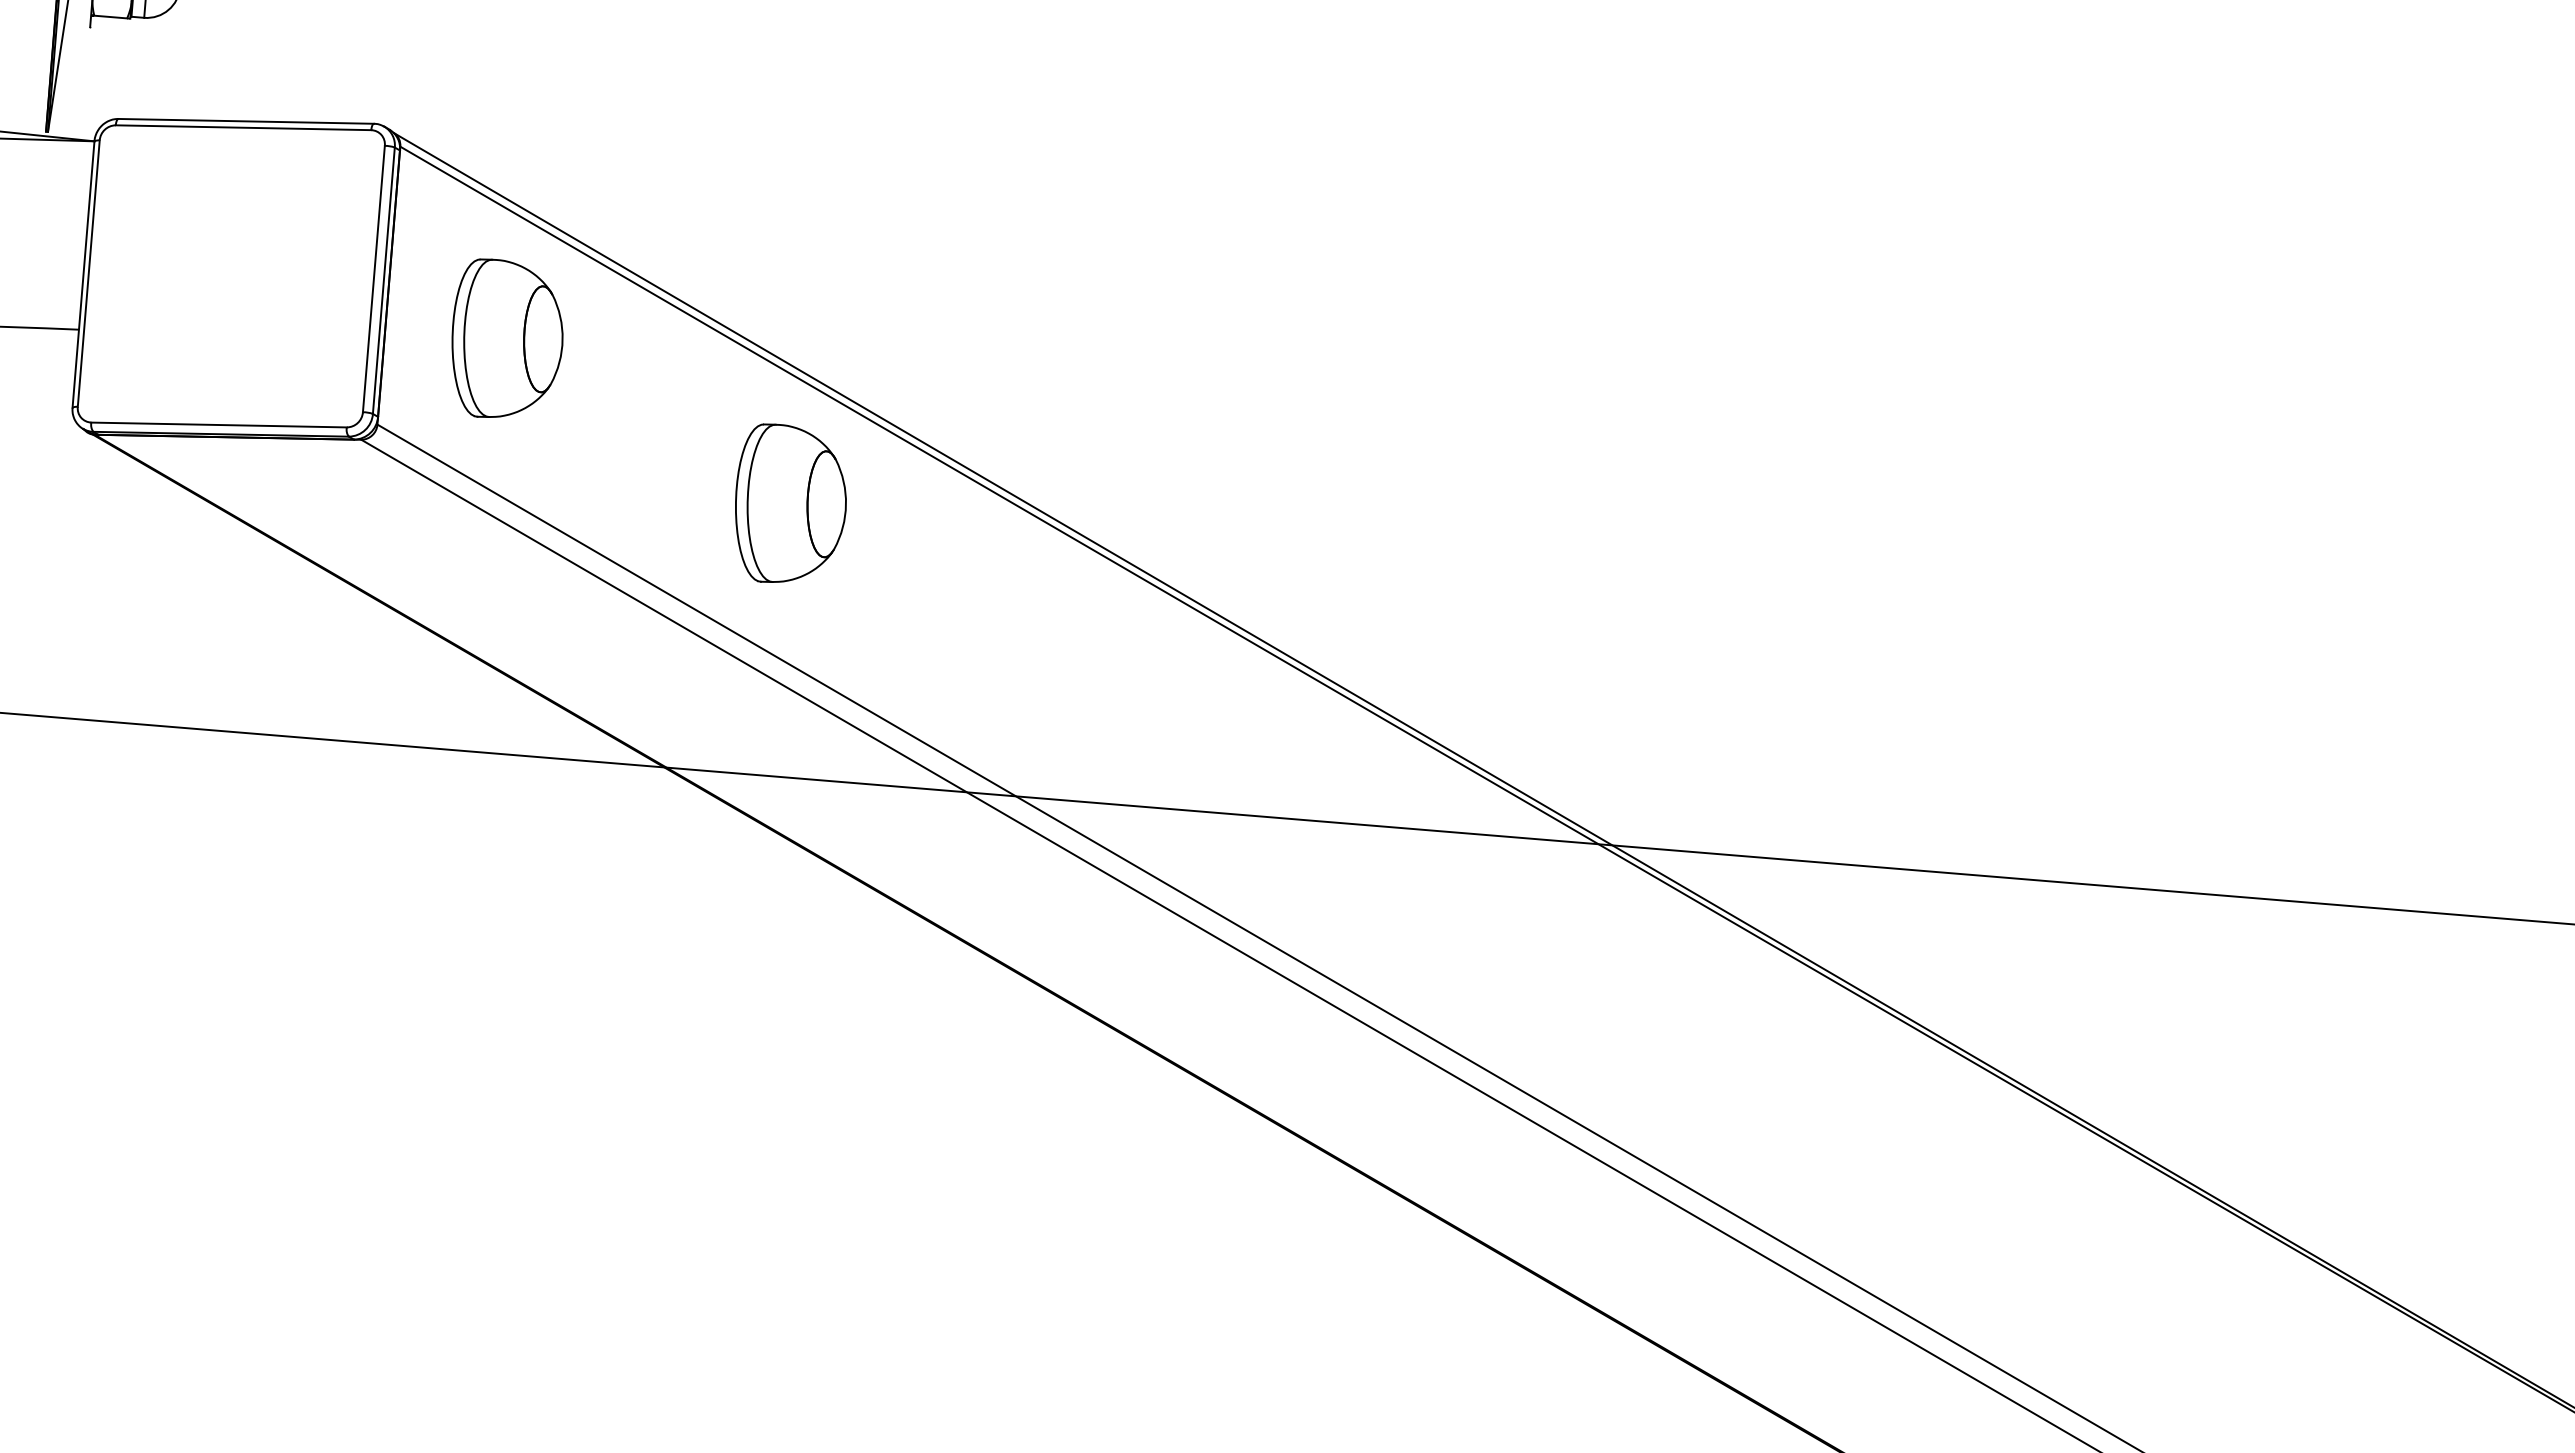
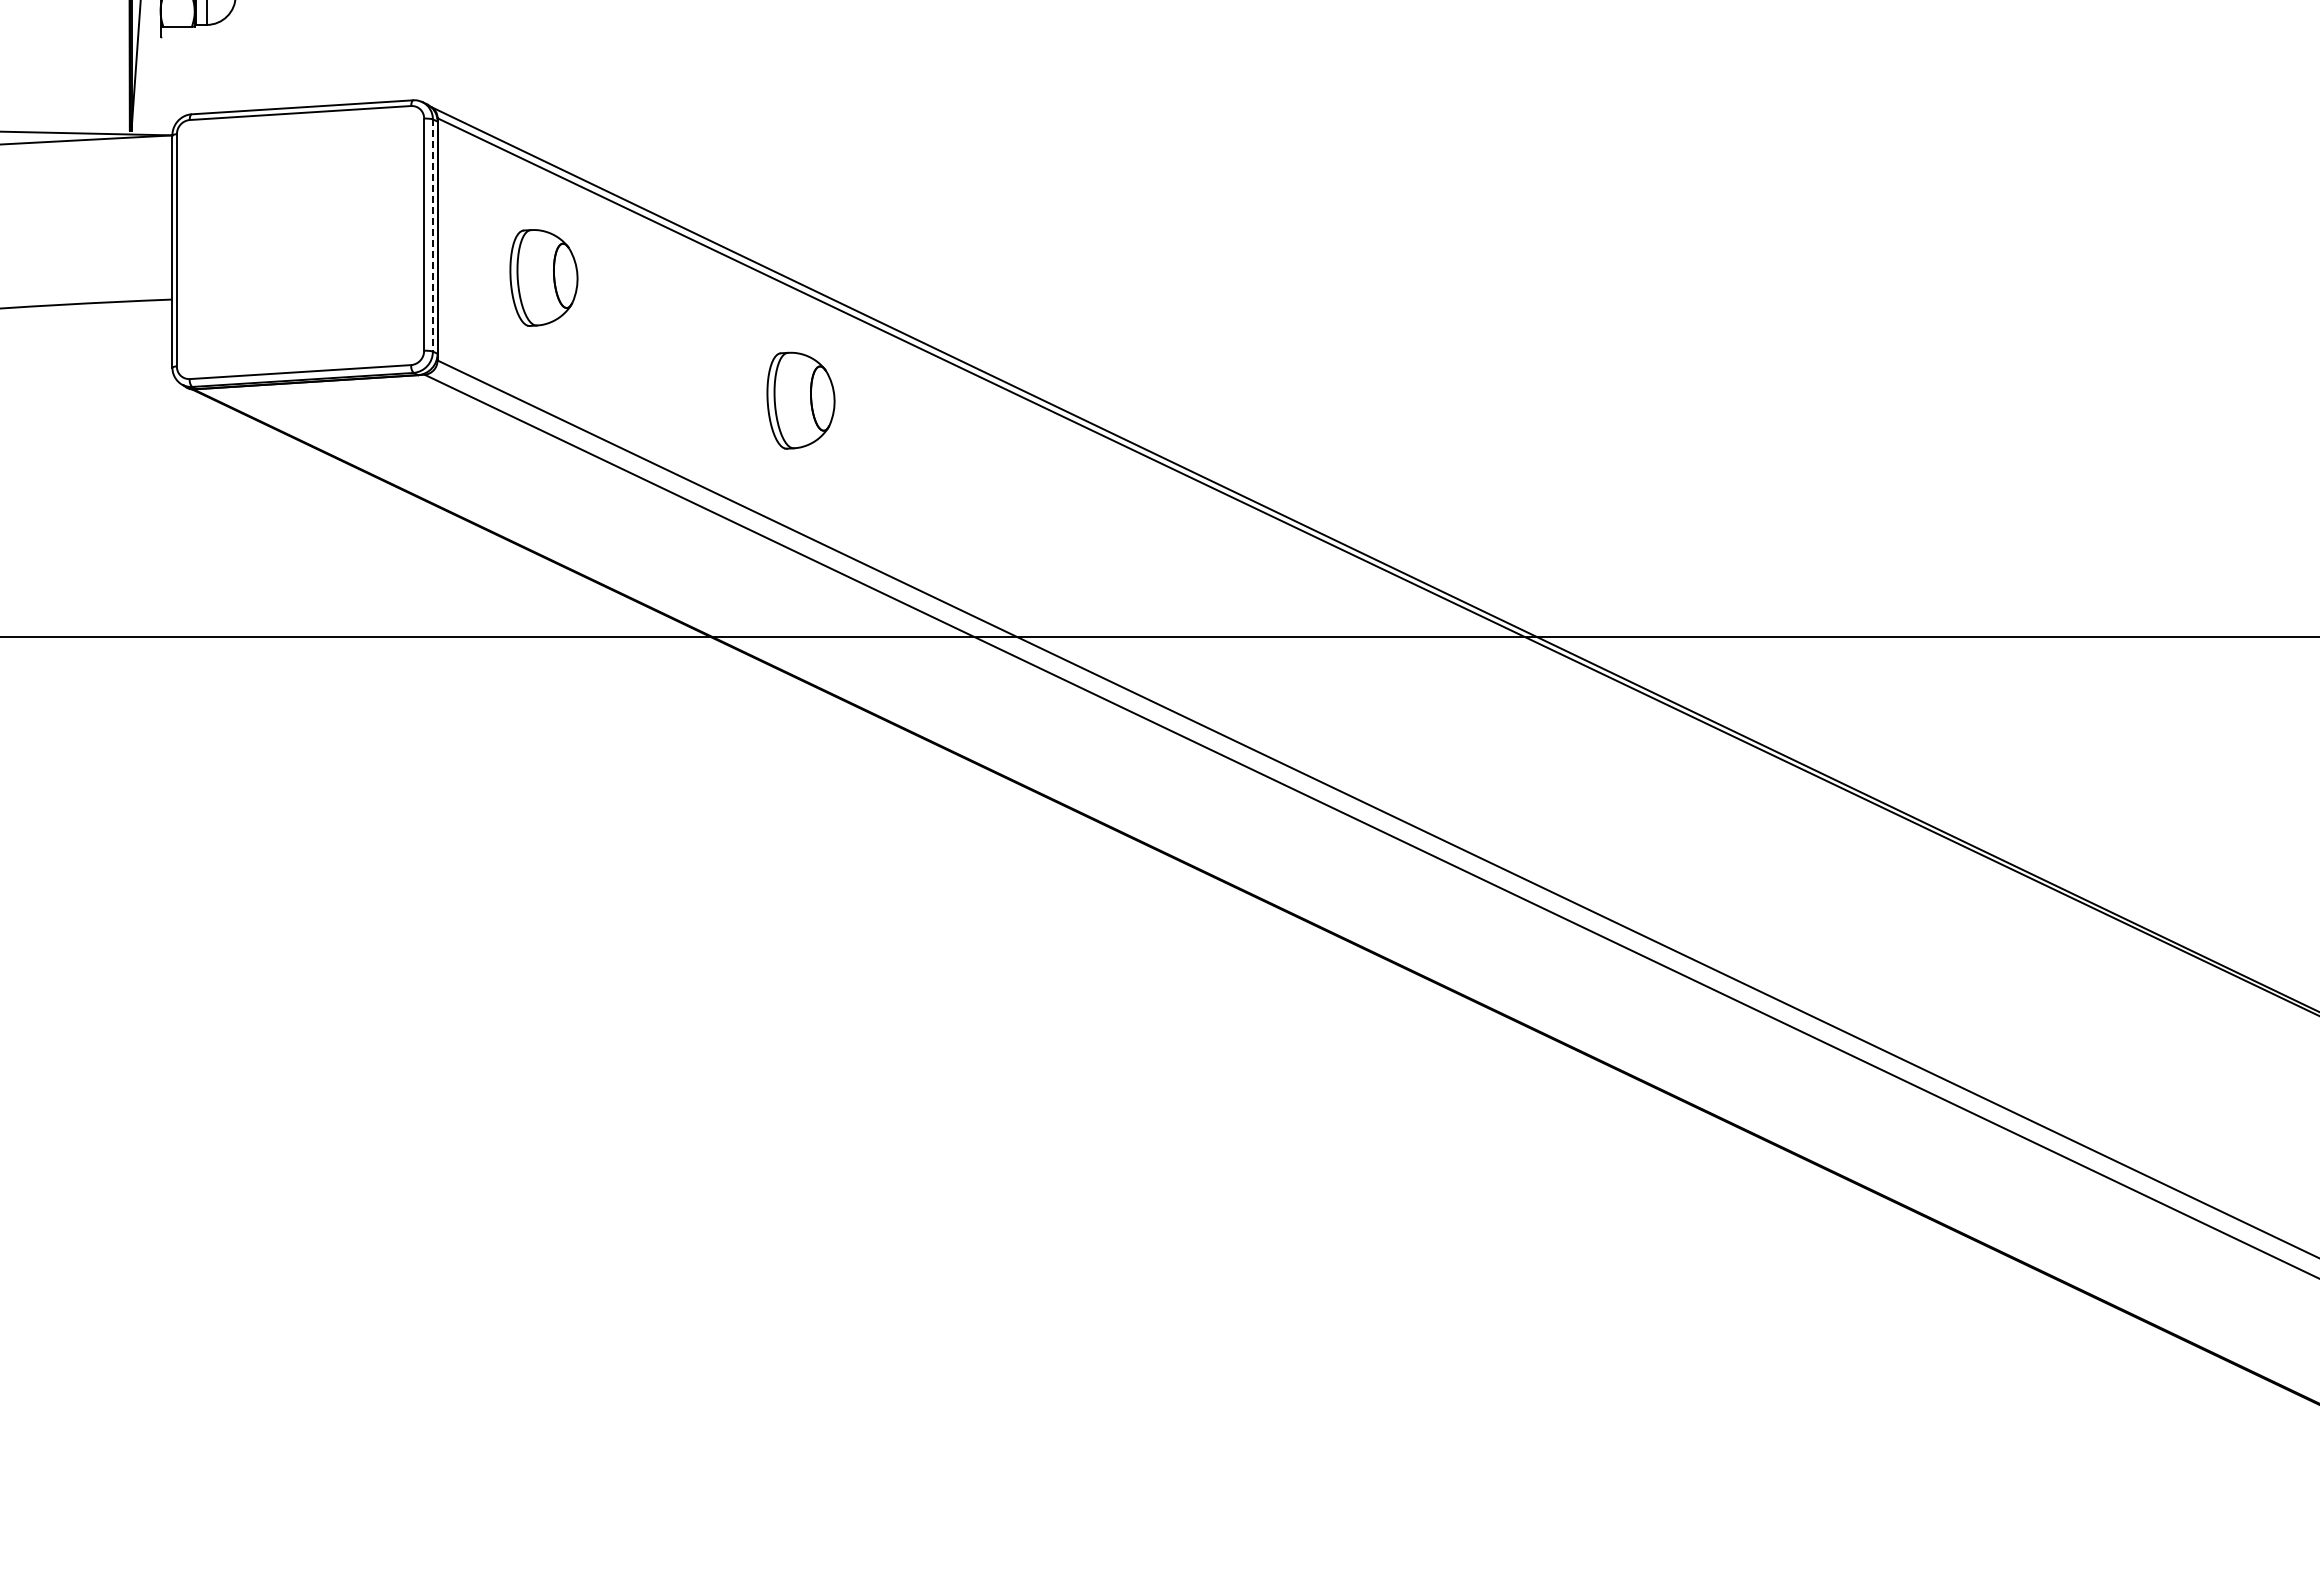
line: (383, 280) -> (432, 235), solid -> dashed
part: (506, 339) -> (543, 277), size x0.7
part: (790, 504) -> (800, 400), size x0.7

